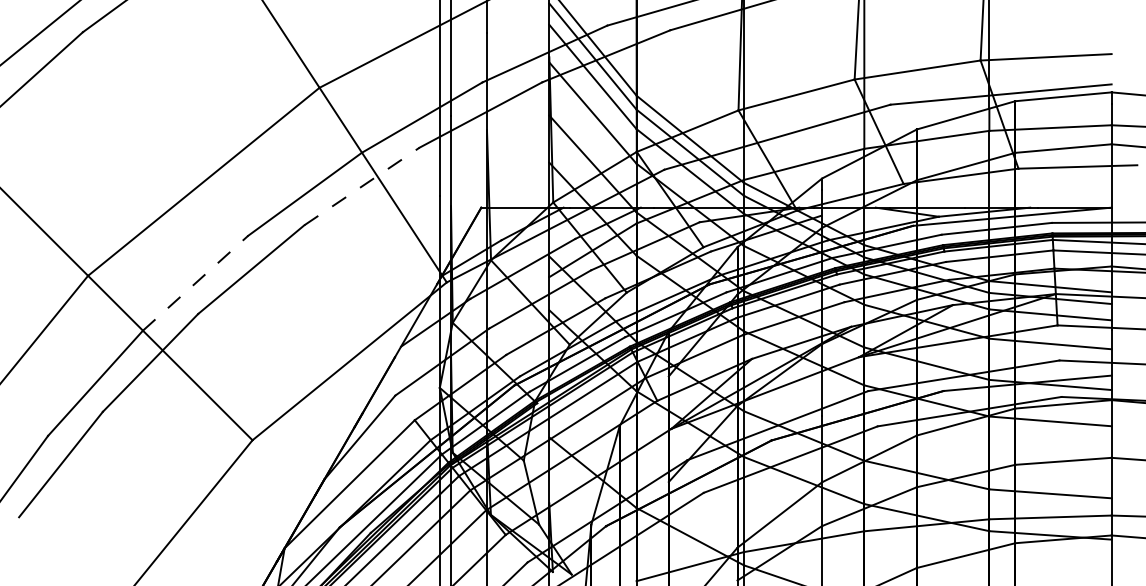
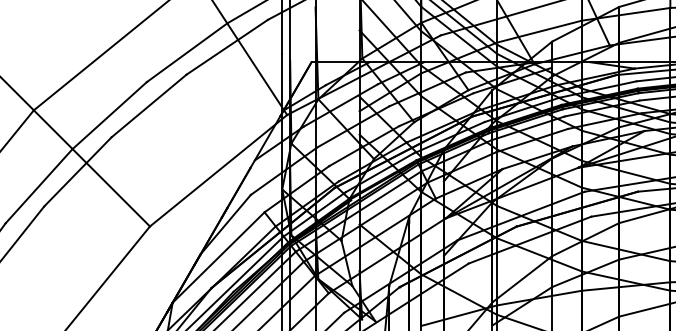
line: (362, 186) -> (227, 47), dashed -> solid
line: (195, 283) -> (109, 115), dashed -> solid

